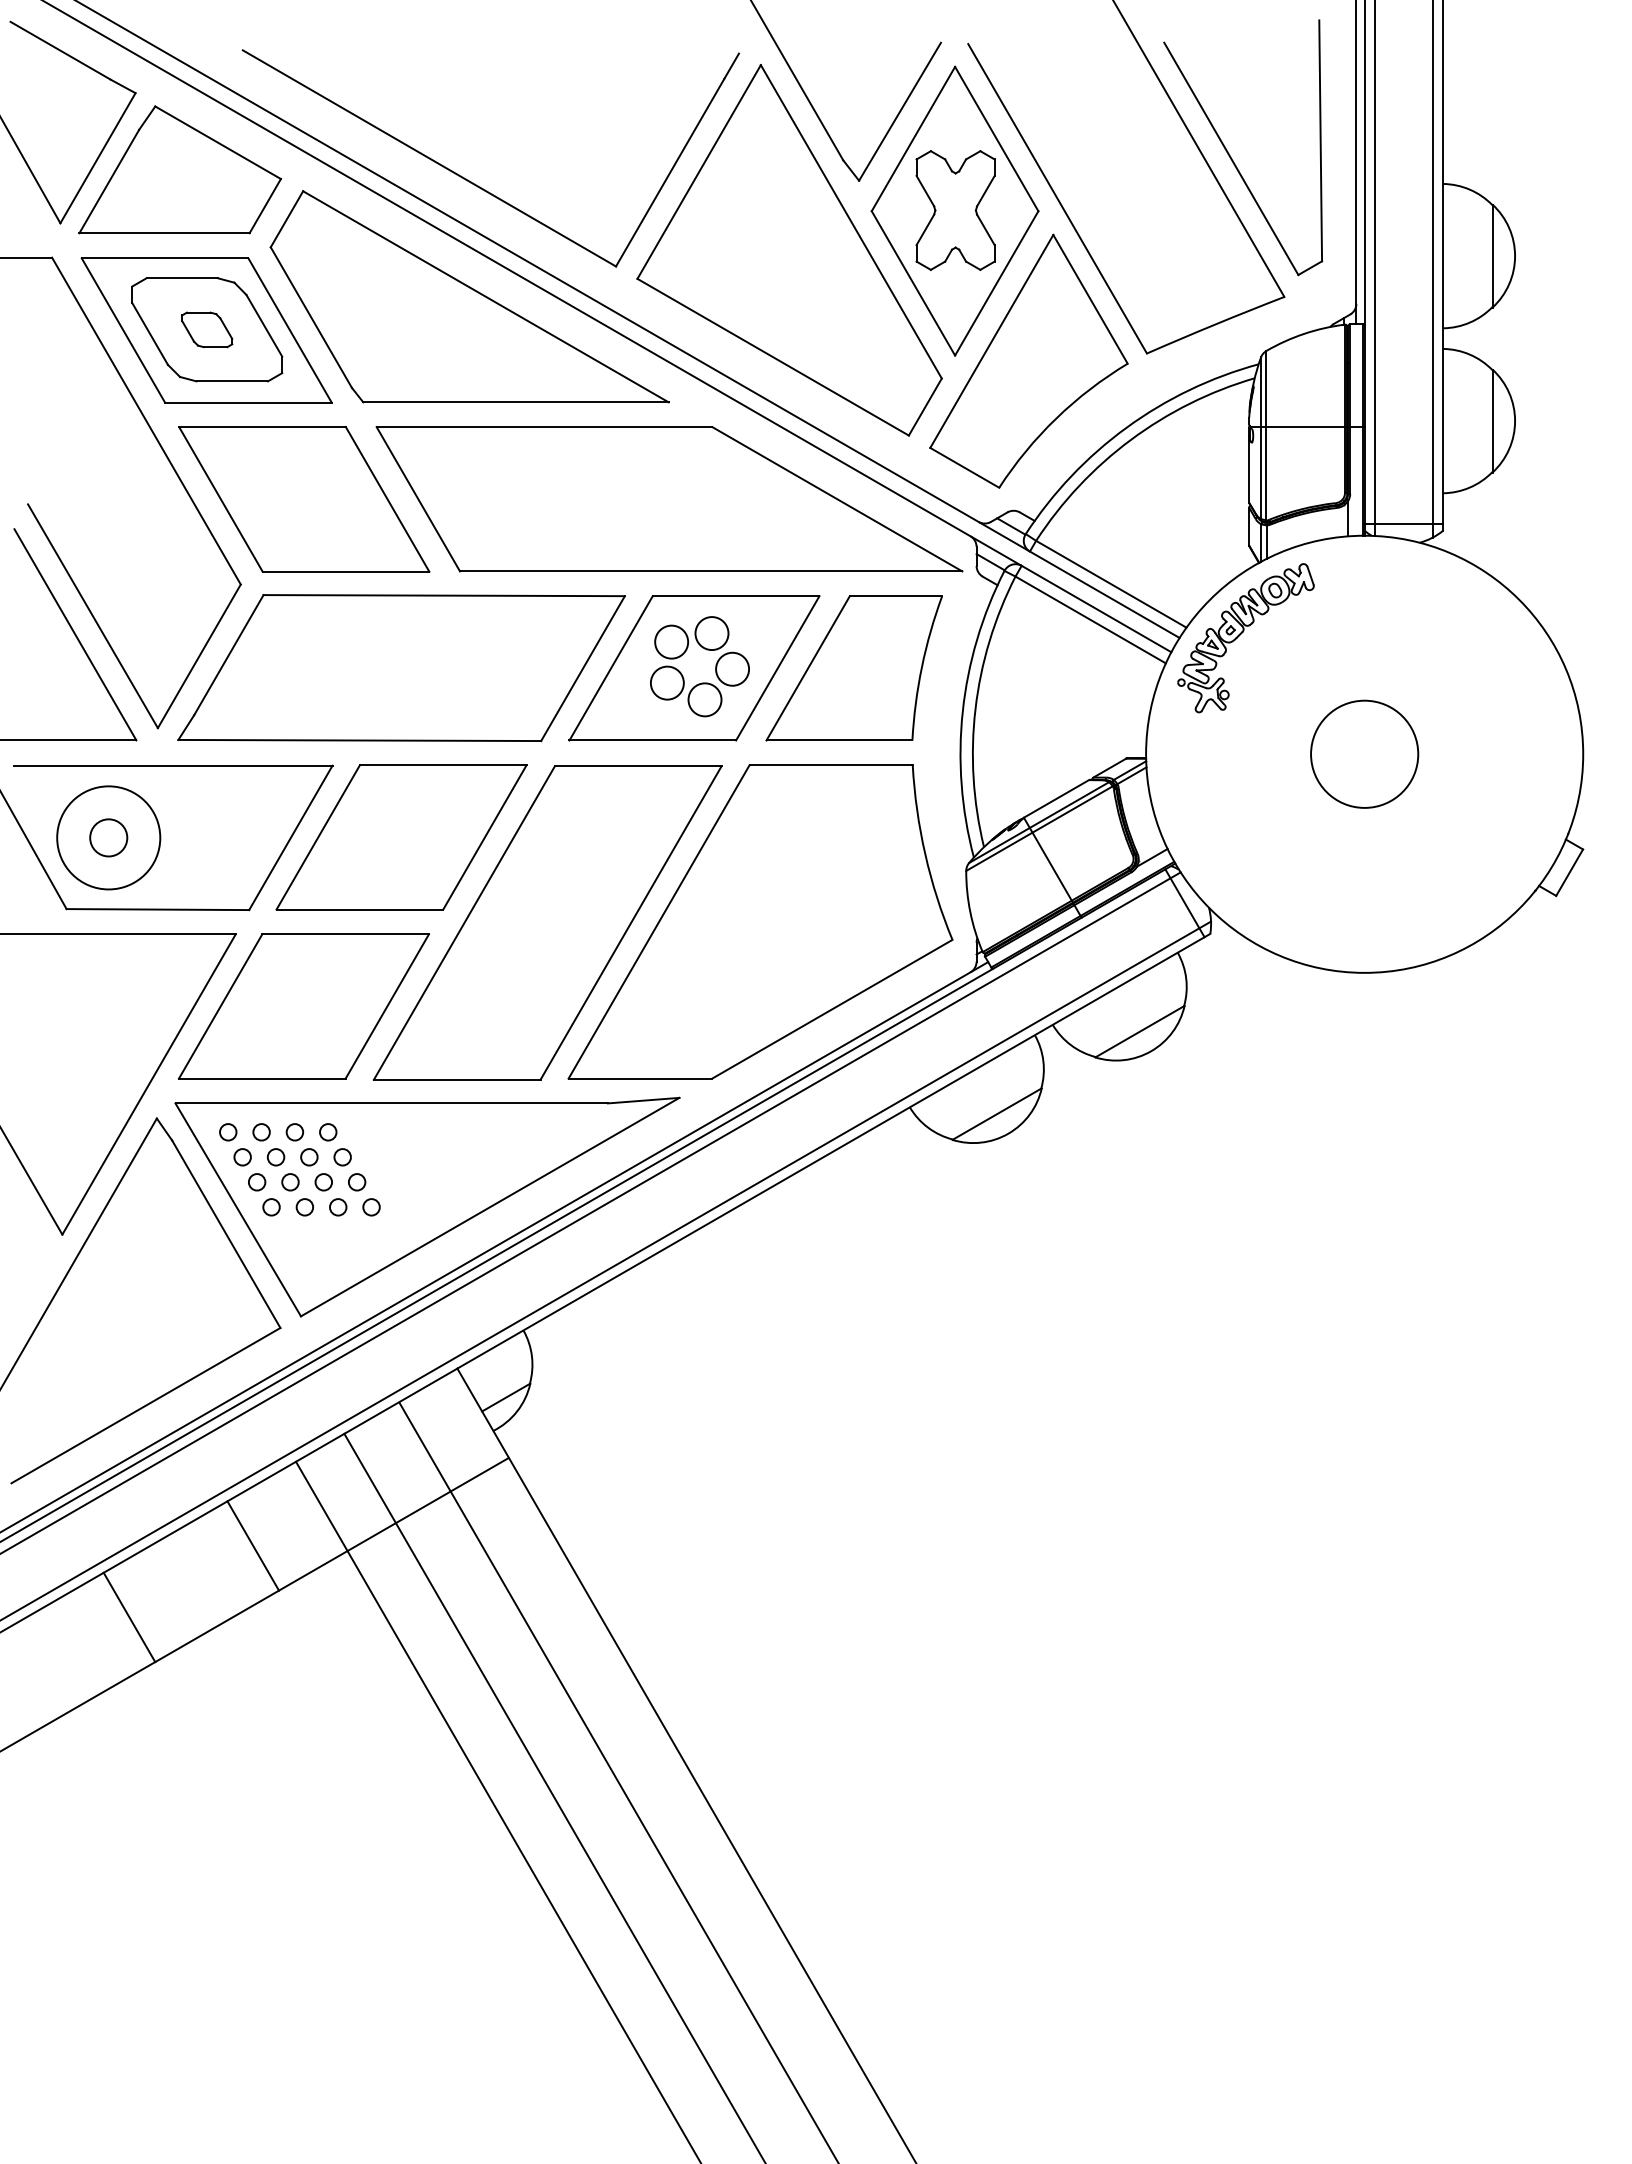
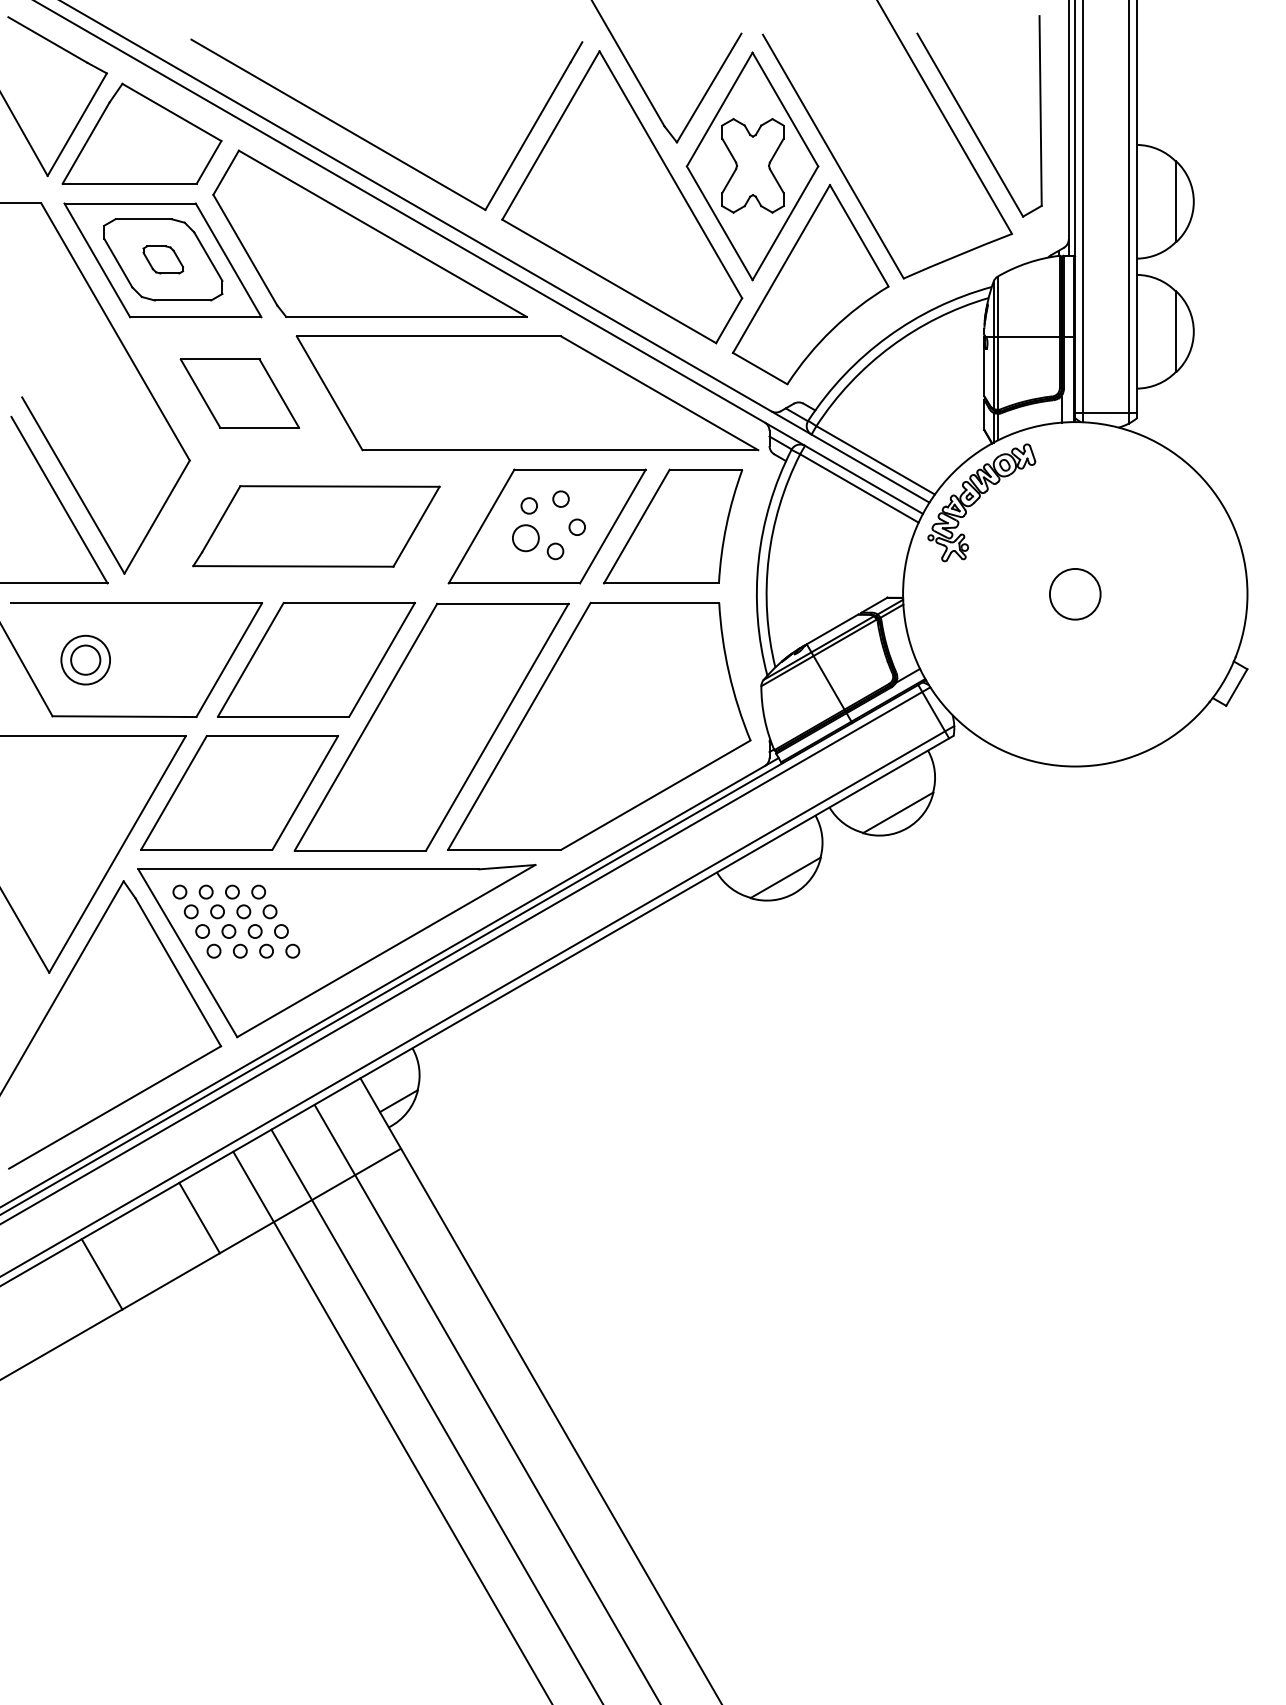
part: (304, 499) -> (239, 393), size x0.6
circle: (711, 633) -> (560, 499), size x0.6
circle: (671, 641) -> (529, 505), size x0.6
part: (401, 668) -> (316, 526), size x0.7
circle: (732, 668) -> (577, 526), size x0.6
circle: (704, 699) -> (555, 551), size x0.6
circle: (1364, 753) -> (1075, 593), size x0.6
circle: (108, 837) -> (85, 659), size x0.6

